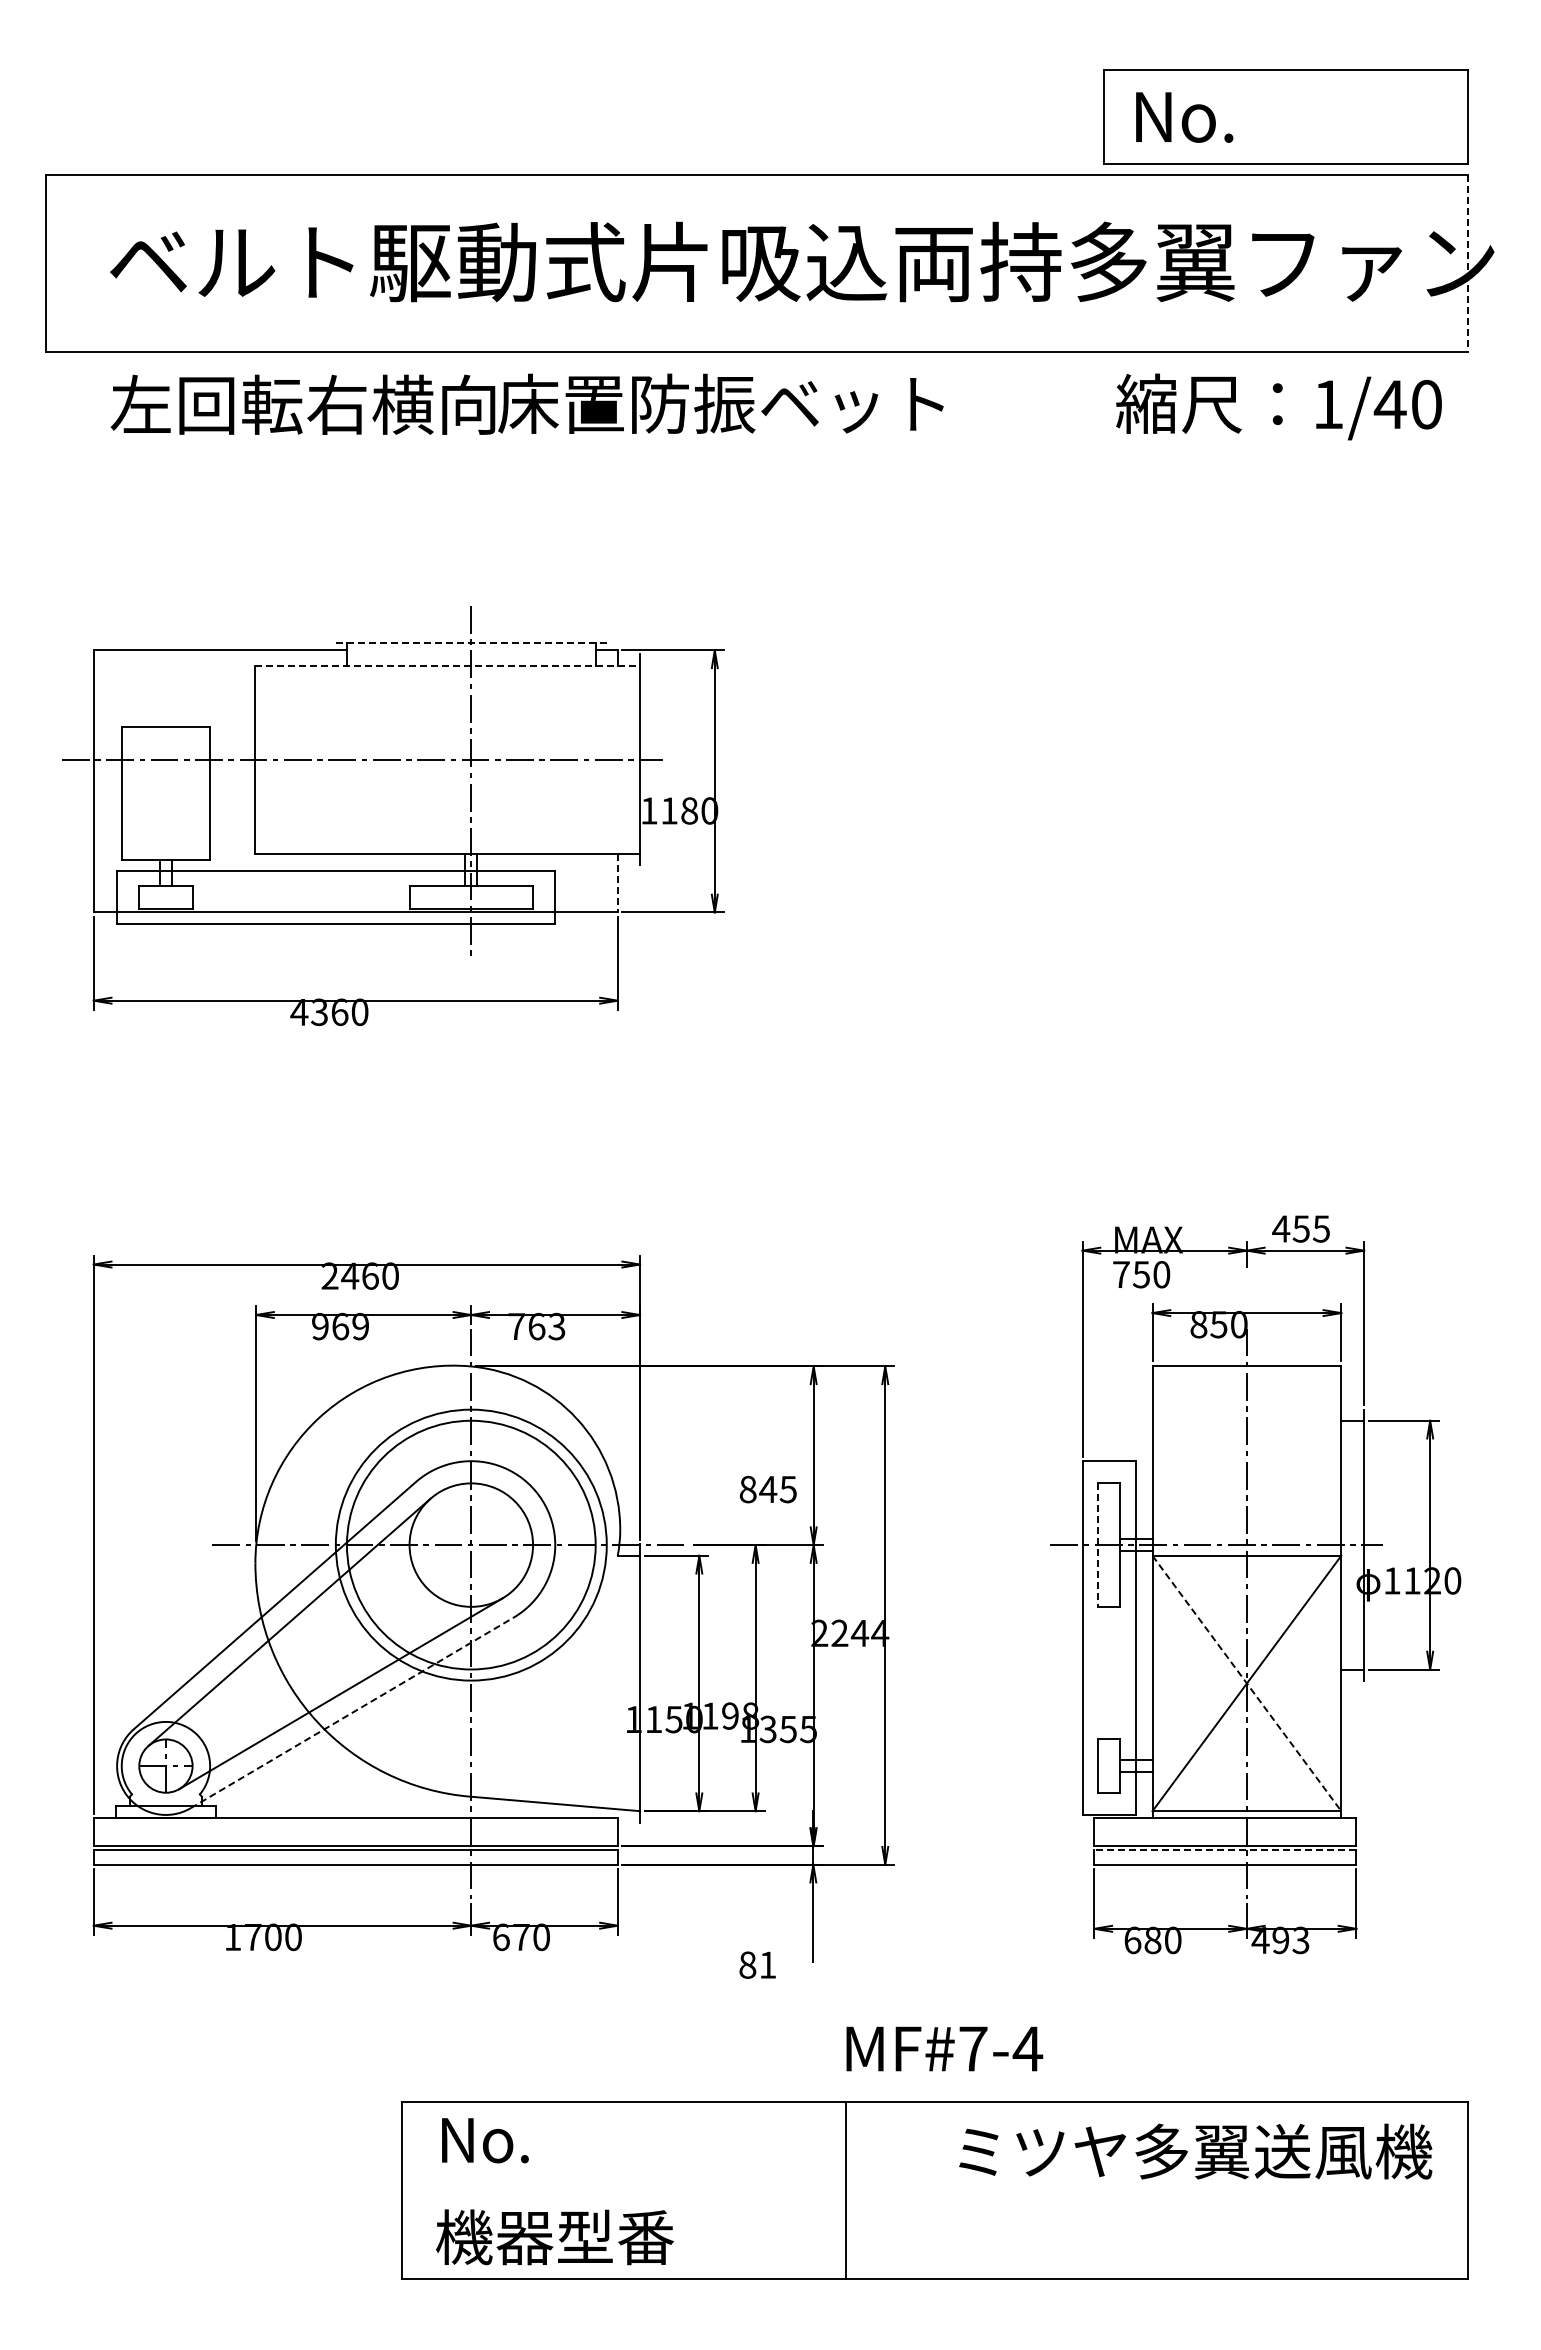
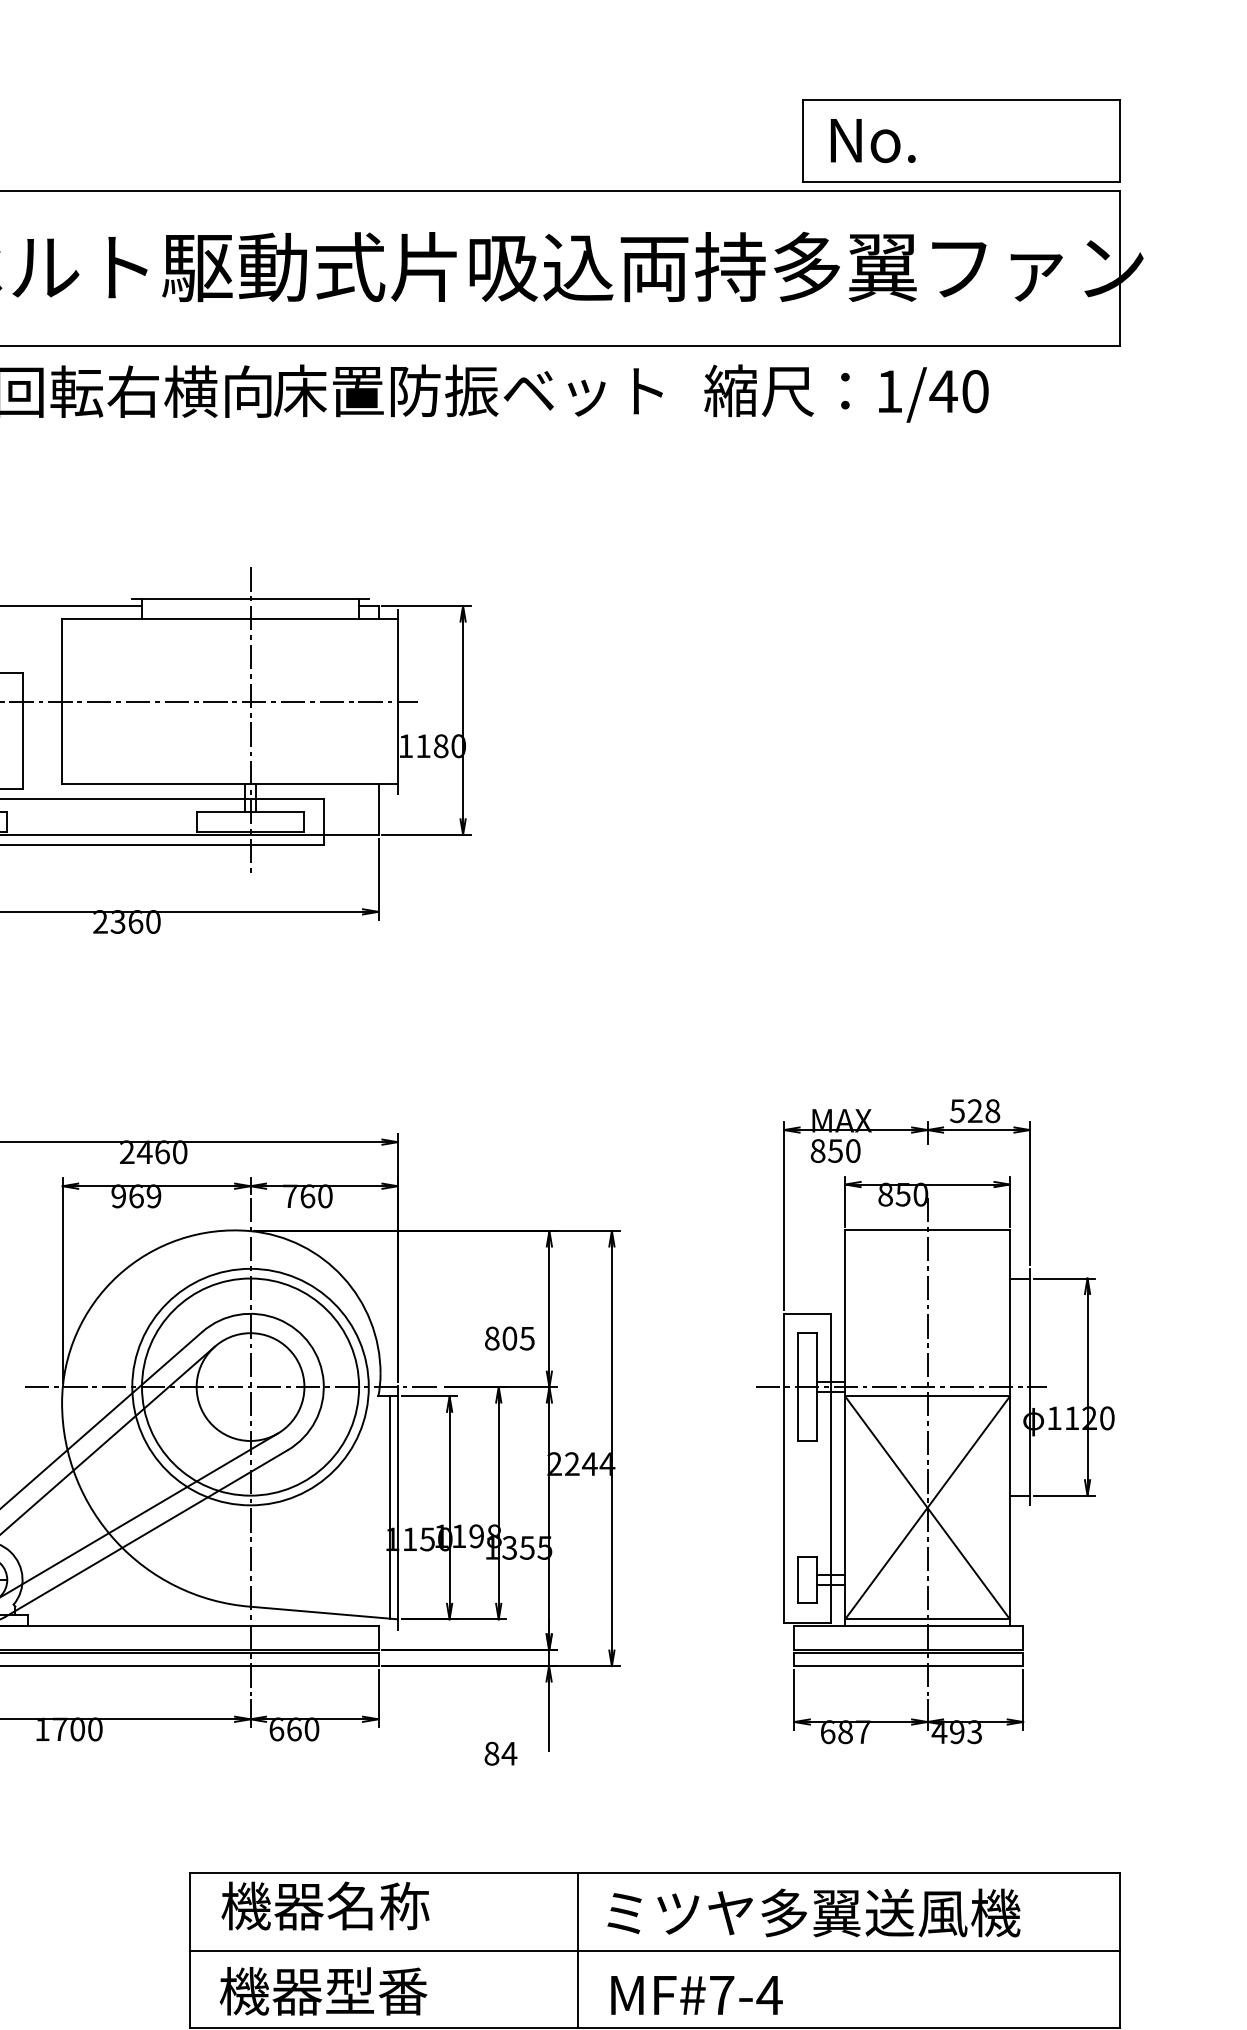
line: (1467, 263) -> (1120, 268), dashed -> solid
text: (1278, 406) -> (846, 393), moved
line: (471, 642) -> (250, 599), dashed -> solid
line: (448, 665) -> (230, 619), dashed -> solid
line: (617, 883) -> (378, 809), dashed -> solid
text: (299, 1011) -> (100, 921), 4360 -> 2360
text: (1301, 1228) -> (975, 1110), 455 -> 528
text: (1121, 1274) -> (818, 1150), 750 -> 850
text: (556, 1326) -> (324, 1196), 763 -> 760
text: (768, 1489) -> (509, 1338), 845 -> 805
line: (1098, 1545) -> (798, 1387), dashed -> solid
line: (631, 1682) -> (390, 1507), added
line: (1246, 1683) -> (927, 1507), dashed -> solid
line: (352, 1712) -> (146, 1533), dashed -> solid
line: (1224, 1850) -> (908, 1653), dashed -> solid
text: (521, 1937) -> (294, 1729), 670 -> 660
text: (1173, 1940) -> (863, 1732), 680 -> 687
text: (767, 1964) -> (509, 1753), 81 -> 84
text: (944, 2048) -> (696, 1994), moved
text: (557, 2139) -> (325, 1905), No. -> 機器名称
text: (1195, 2151) -> (813, 1912), moved
line: (934, 2190) -> (654, 1950), added

